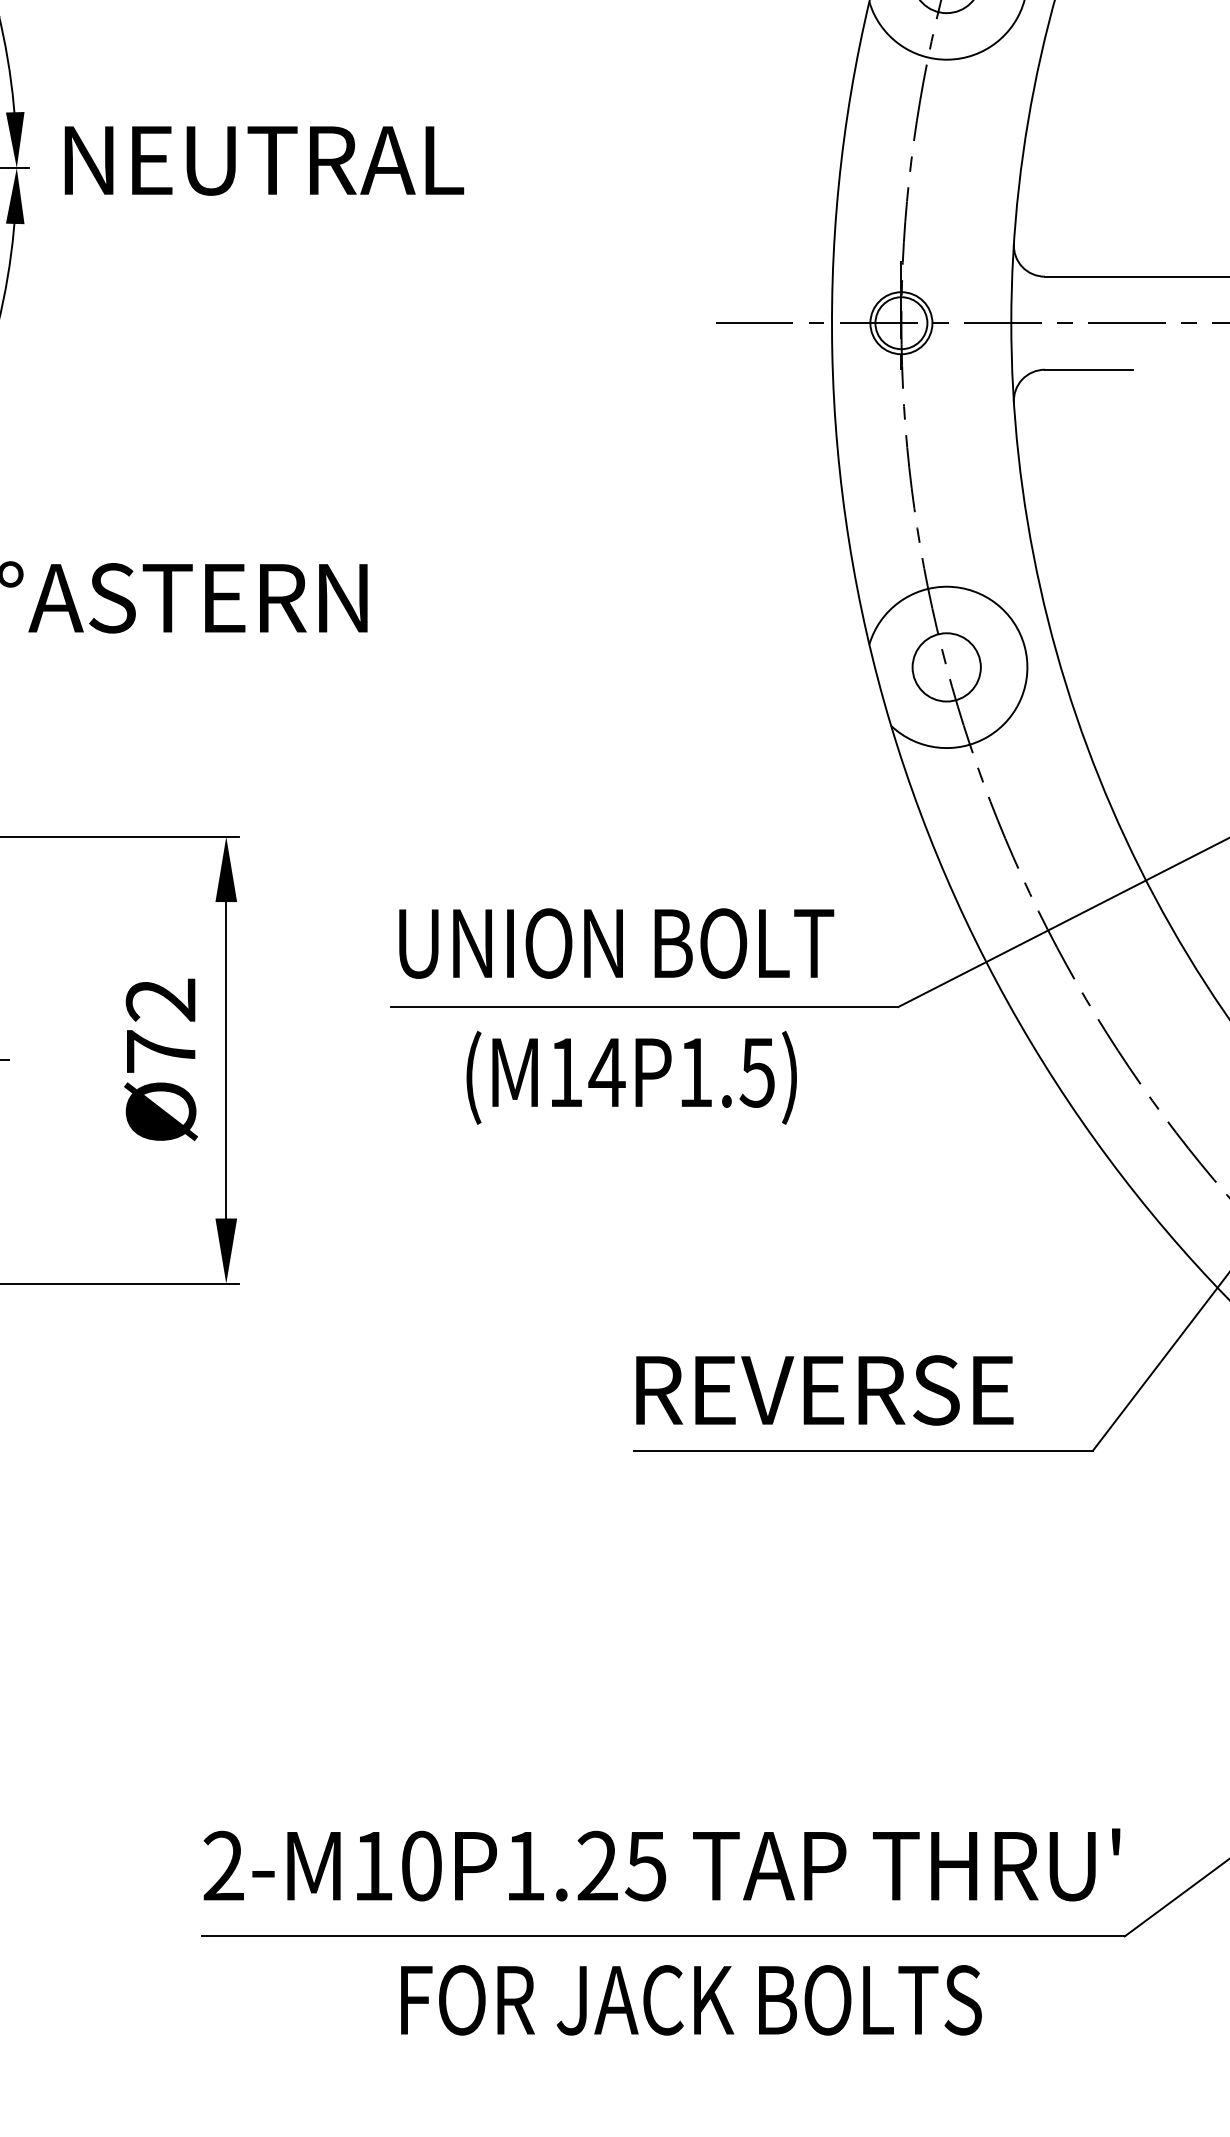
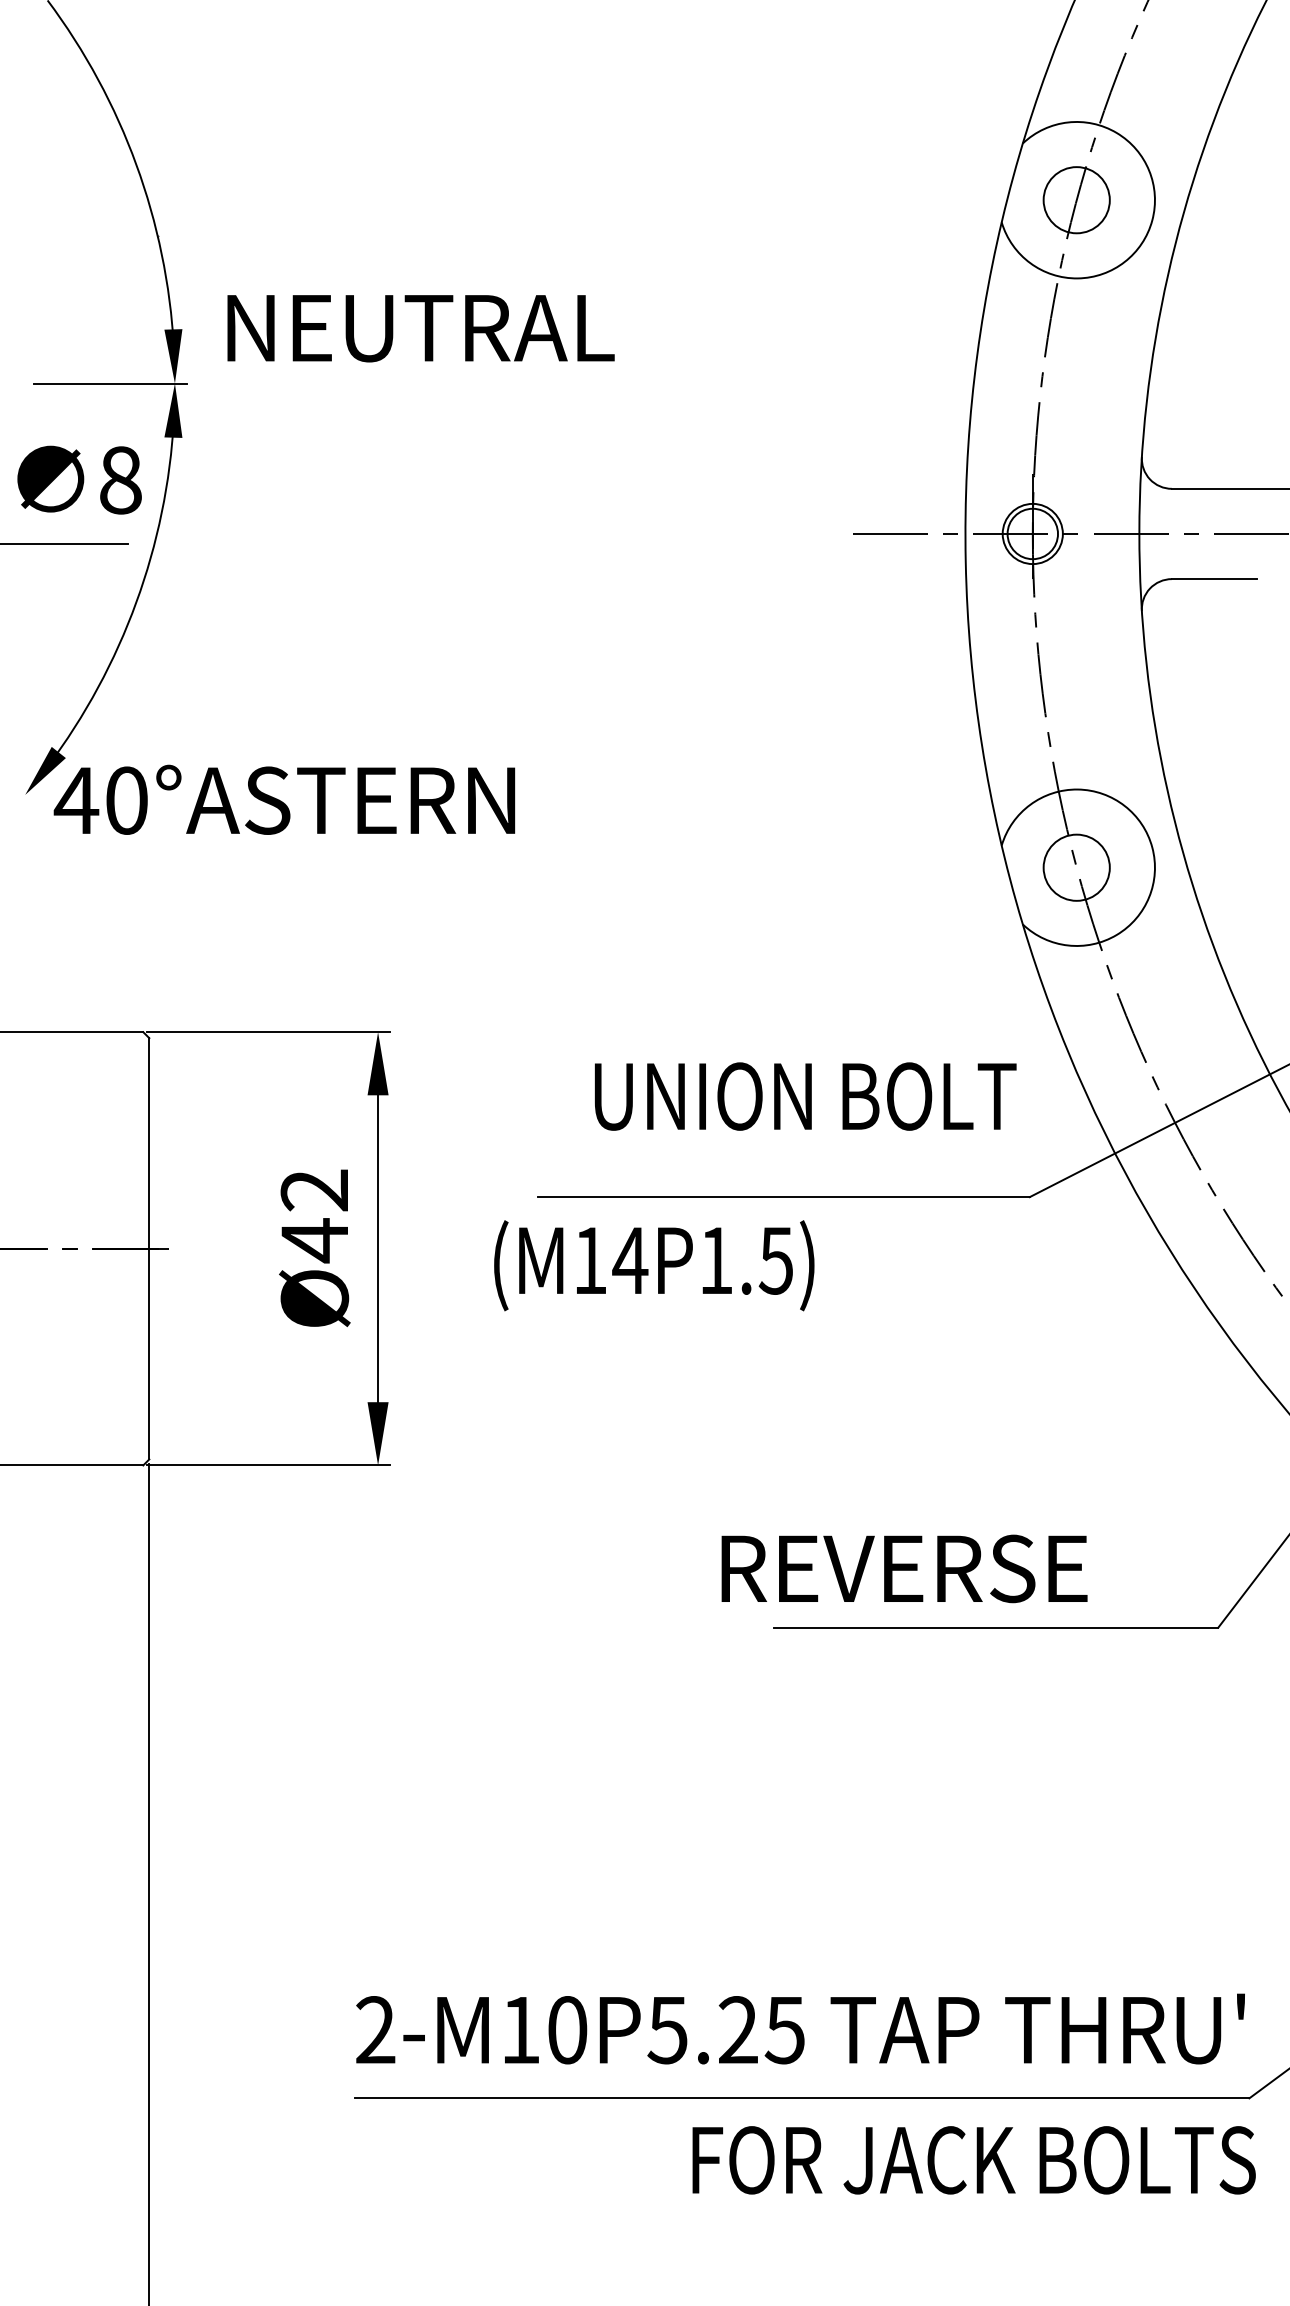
text: (263, 160) -> (420, 328), moved
text: (616, 943) -> (805, 1096), moved
text: (160, 1051) -> (314, 1240), Ø72 -> Ø42
text: (631, 1077) -> (654, 1265), moved
text: (824, 1390) -> (904, 1568), moved
text: (524, 1866) -> (667, 2030), 2-M10P1.25 -> 2-M10P5.25
text: (690, 2000) -> (973, 2160), moved

